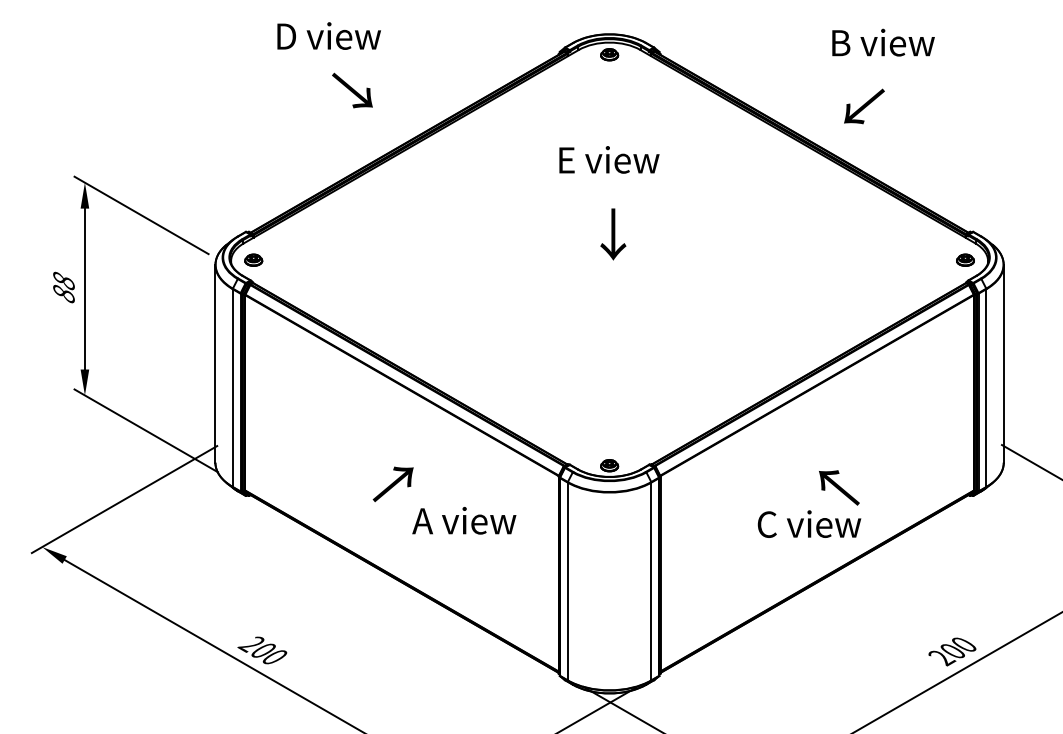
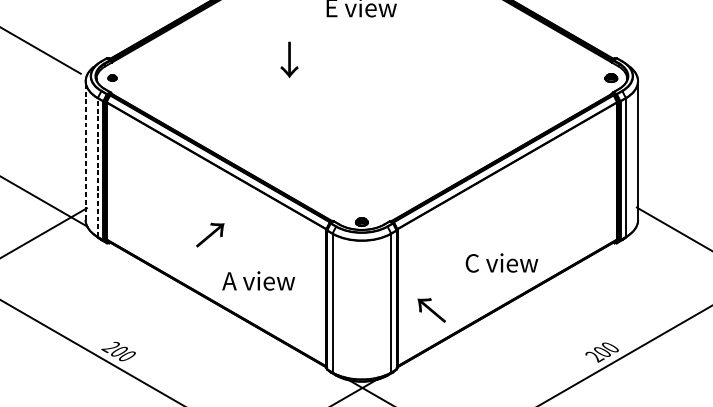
text: (613, 234) -> (289, 60), moved
part: (253, 259) -> (112, 77), size x0.7
line: (215, 363) -> (85, 150), solid -> dashed
line: (232, 388) -> (97, 167), solid -> dashed
text: (839, 487) -> (431, 310), moved
text: (464, 520) -> (258, 280), moved

